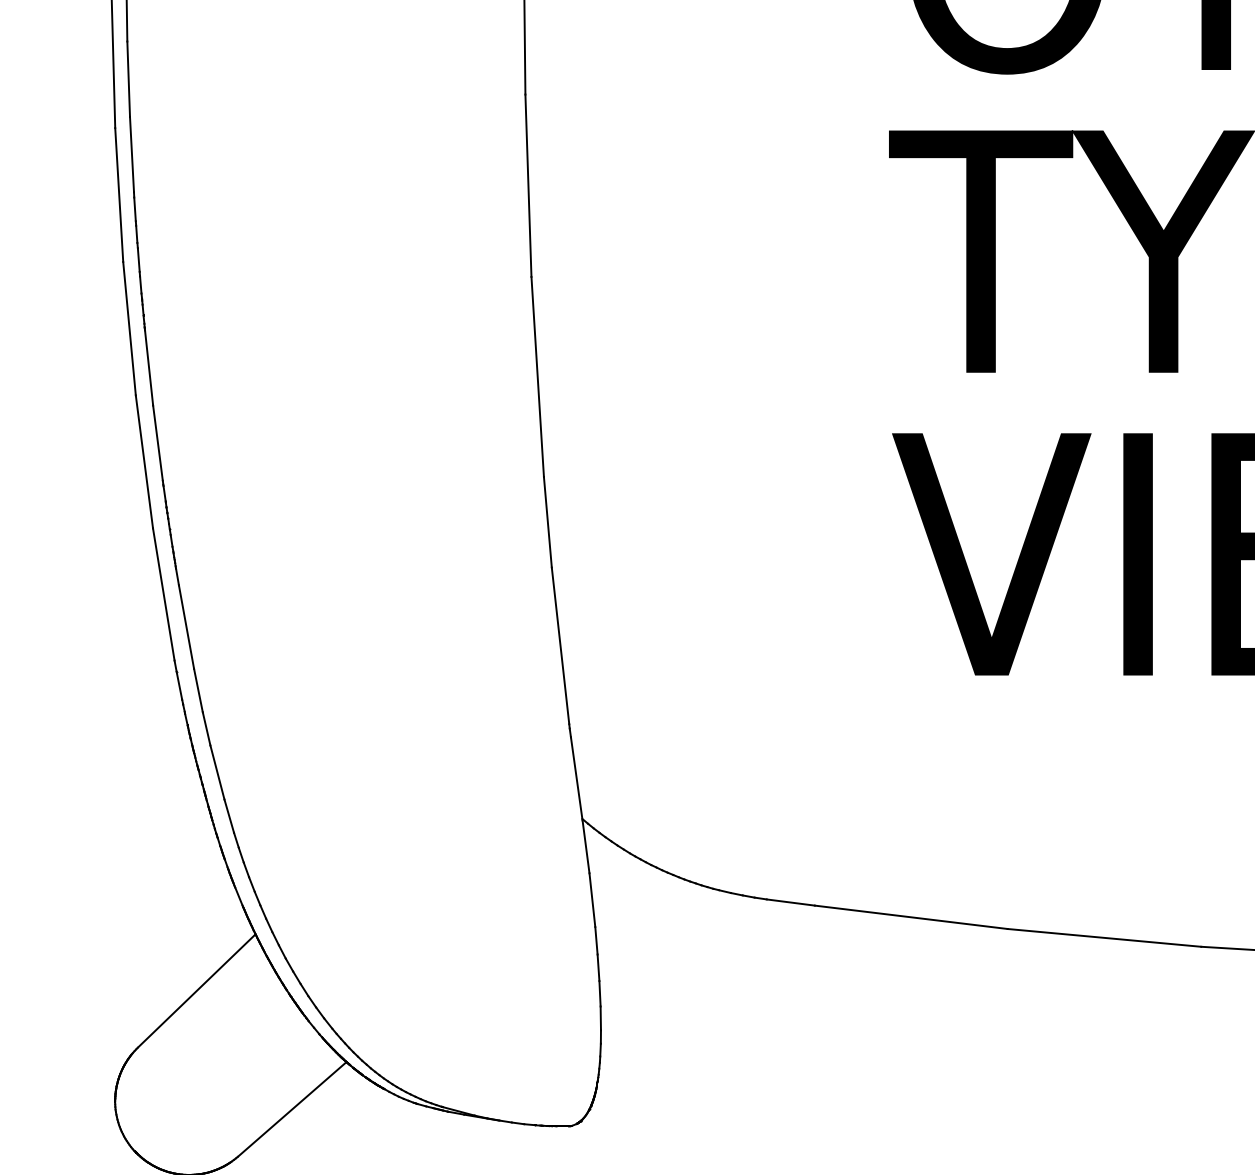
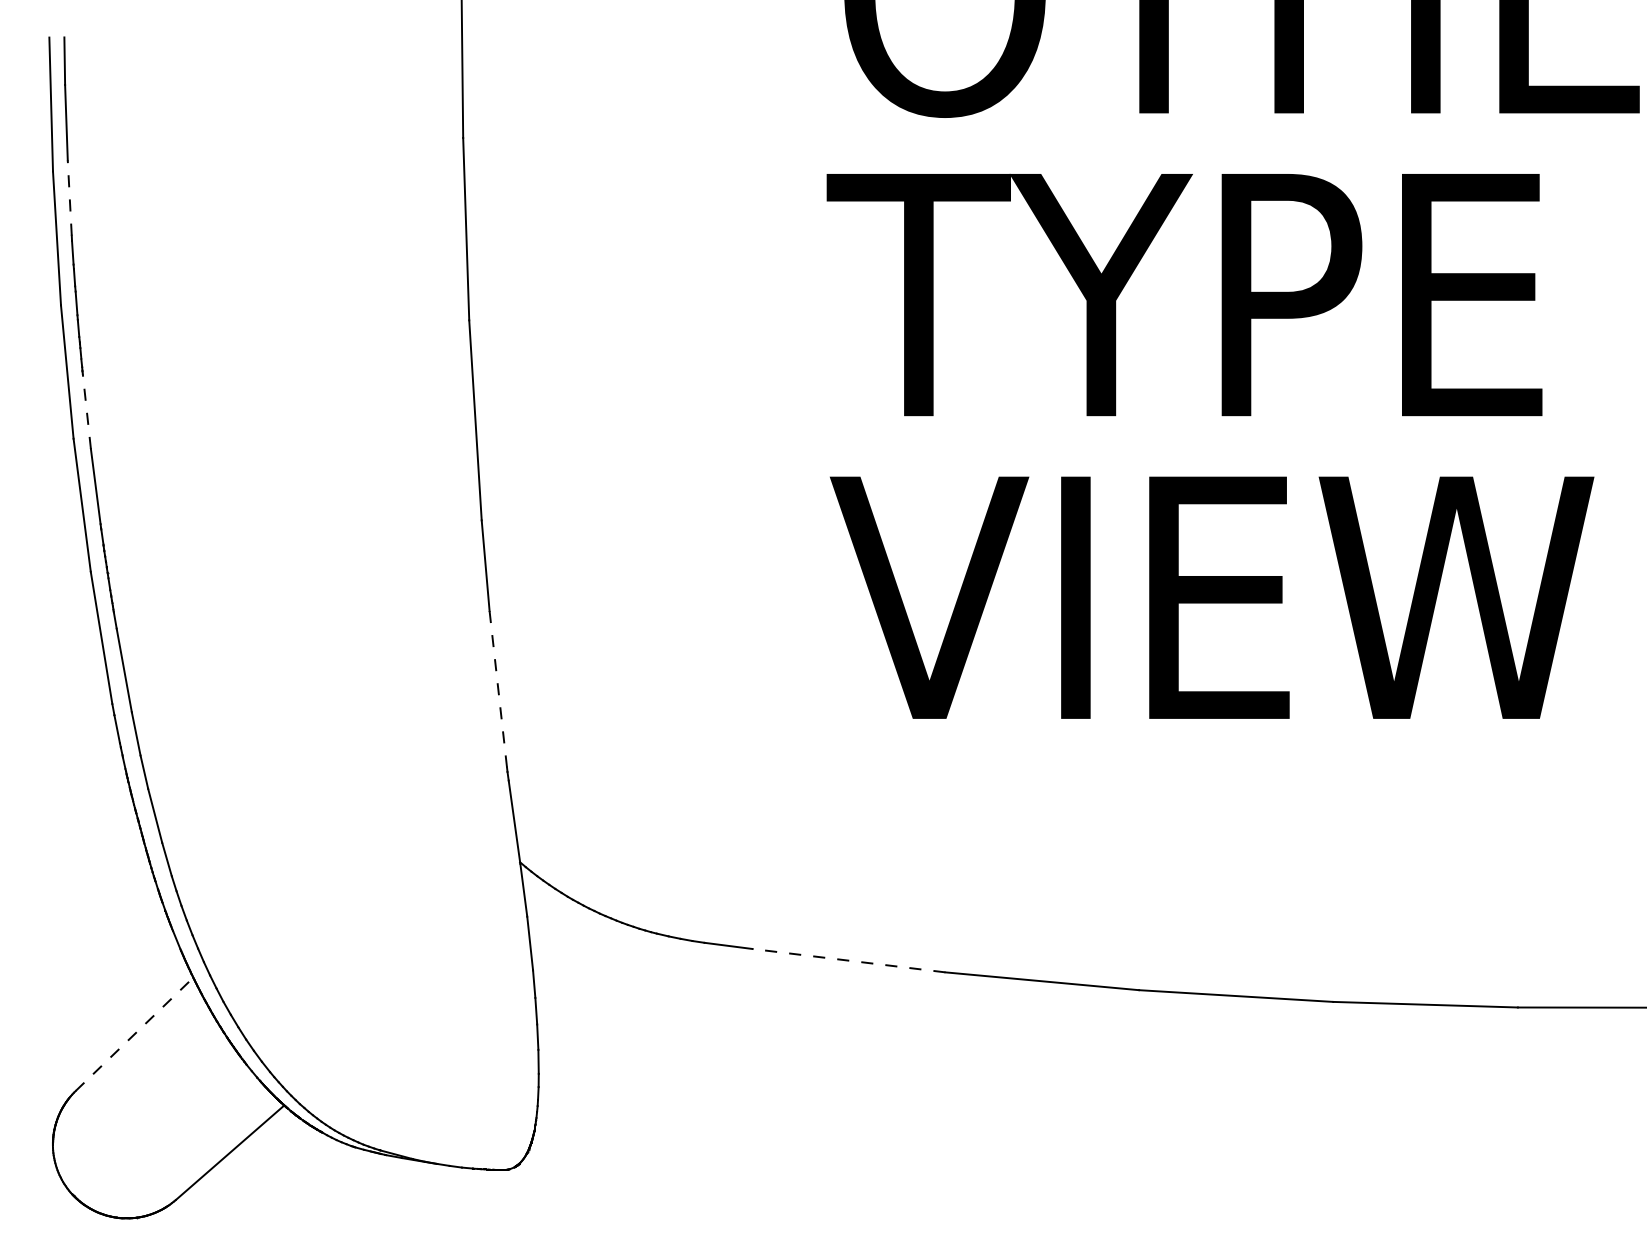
line: (131, 155) -> (69, 198), solid -> dashed
line: (148, 368) -> (86, 411), solid -> dashed
line: (560, 646) -> (498, 689), solid -> dashed
line: (910, 917) -> (848, 960), solid -> dashed
line: (196, 991) -> (134, 1034), solid -> dashed

